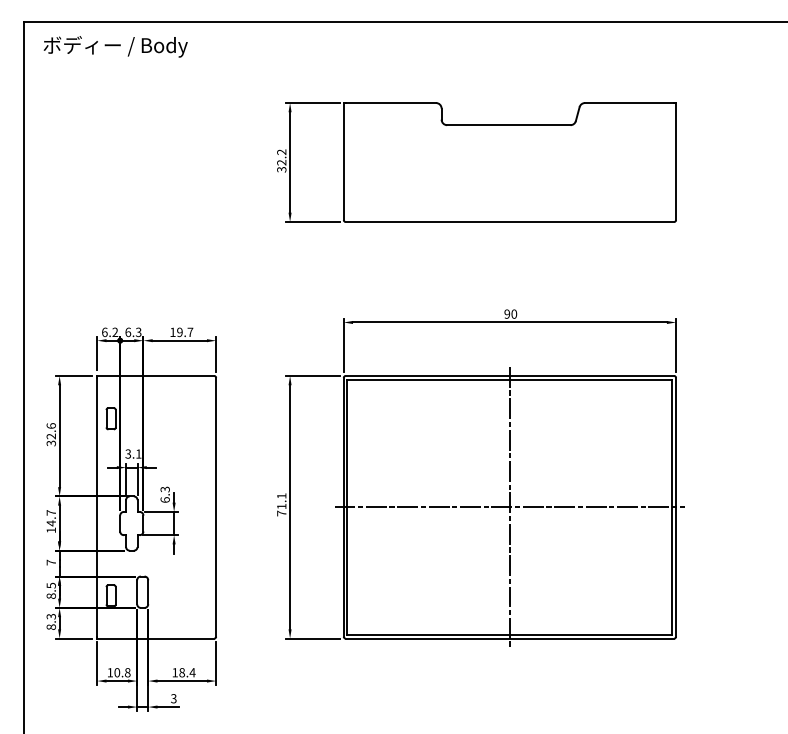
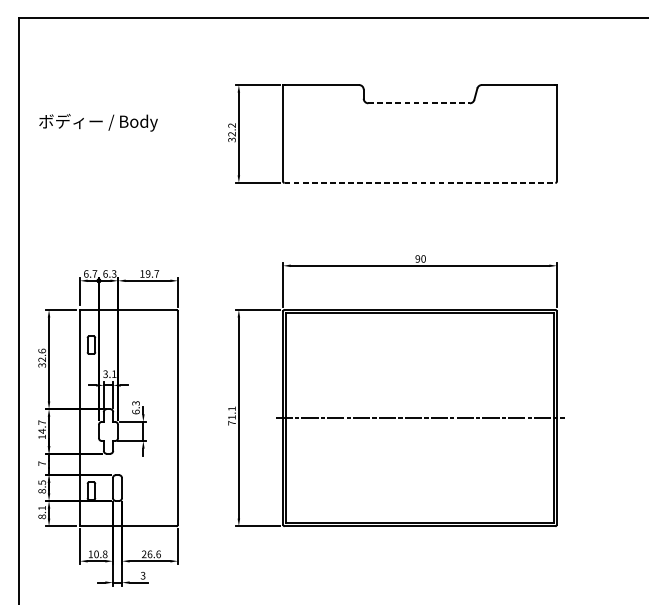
text: (115, 46) -> (98, 122), moved
line: (508, 125) -> (418, 103), solid -> dashed
line: (510, 221) -> (420, 182), solid -> dashed
text: (115, 331) -> (95, 273), 6.2 -> 6.7
line: (509, 506) -> (419, 417), removed
text: (50, 616) -> (41, 508), 8.3 -> 8.1
text: (183, 672) -> (151, 554), 18.4 -> 26.6

